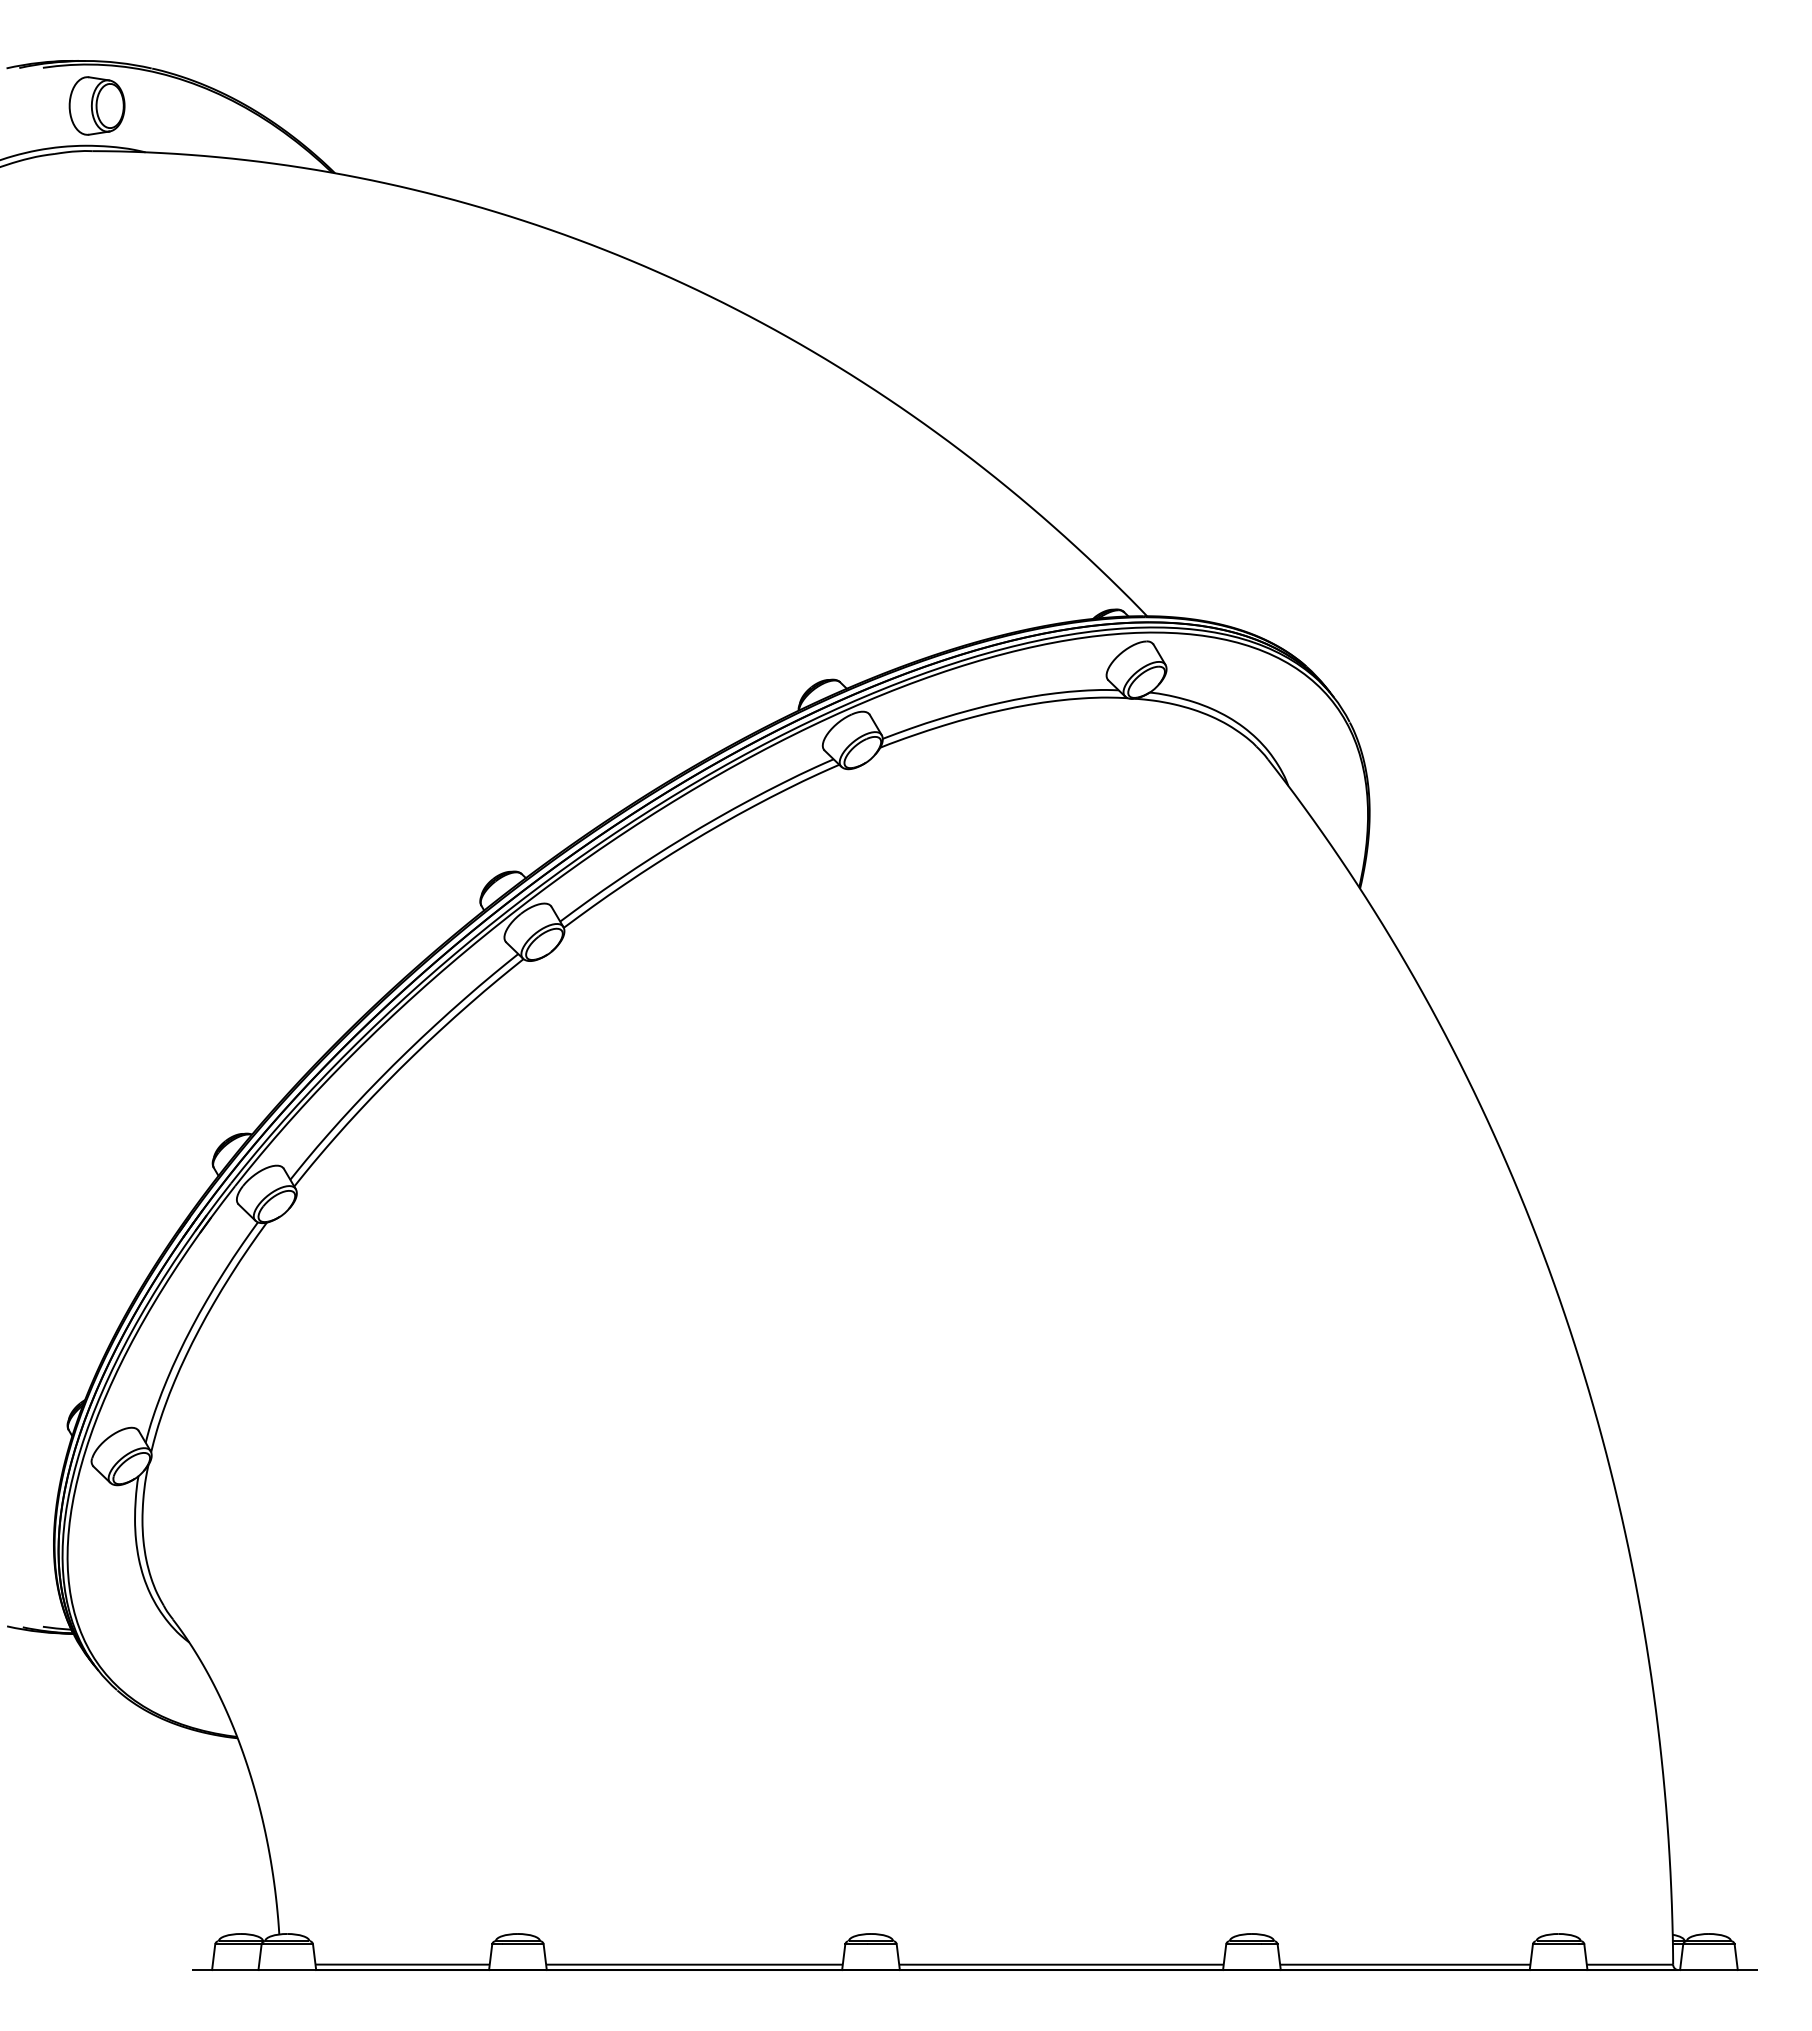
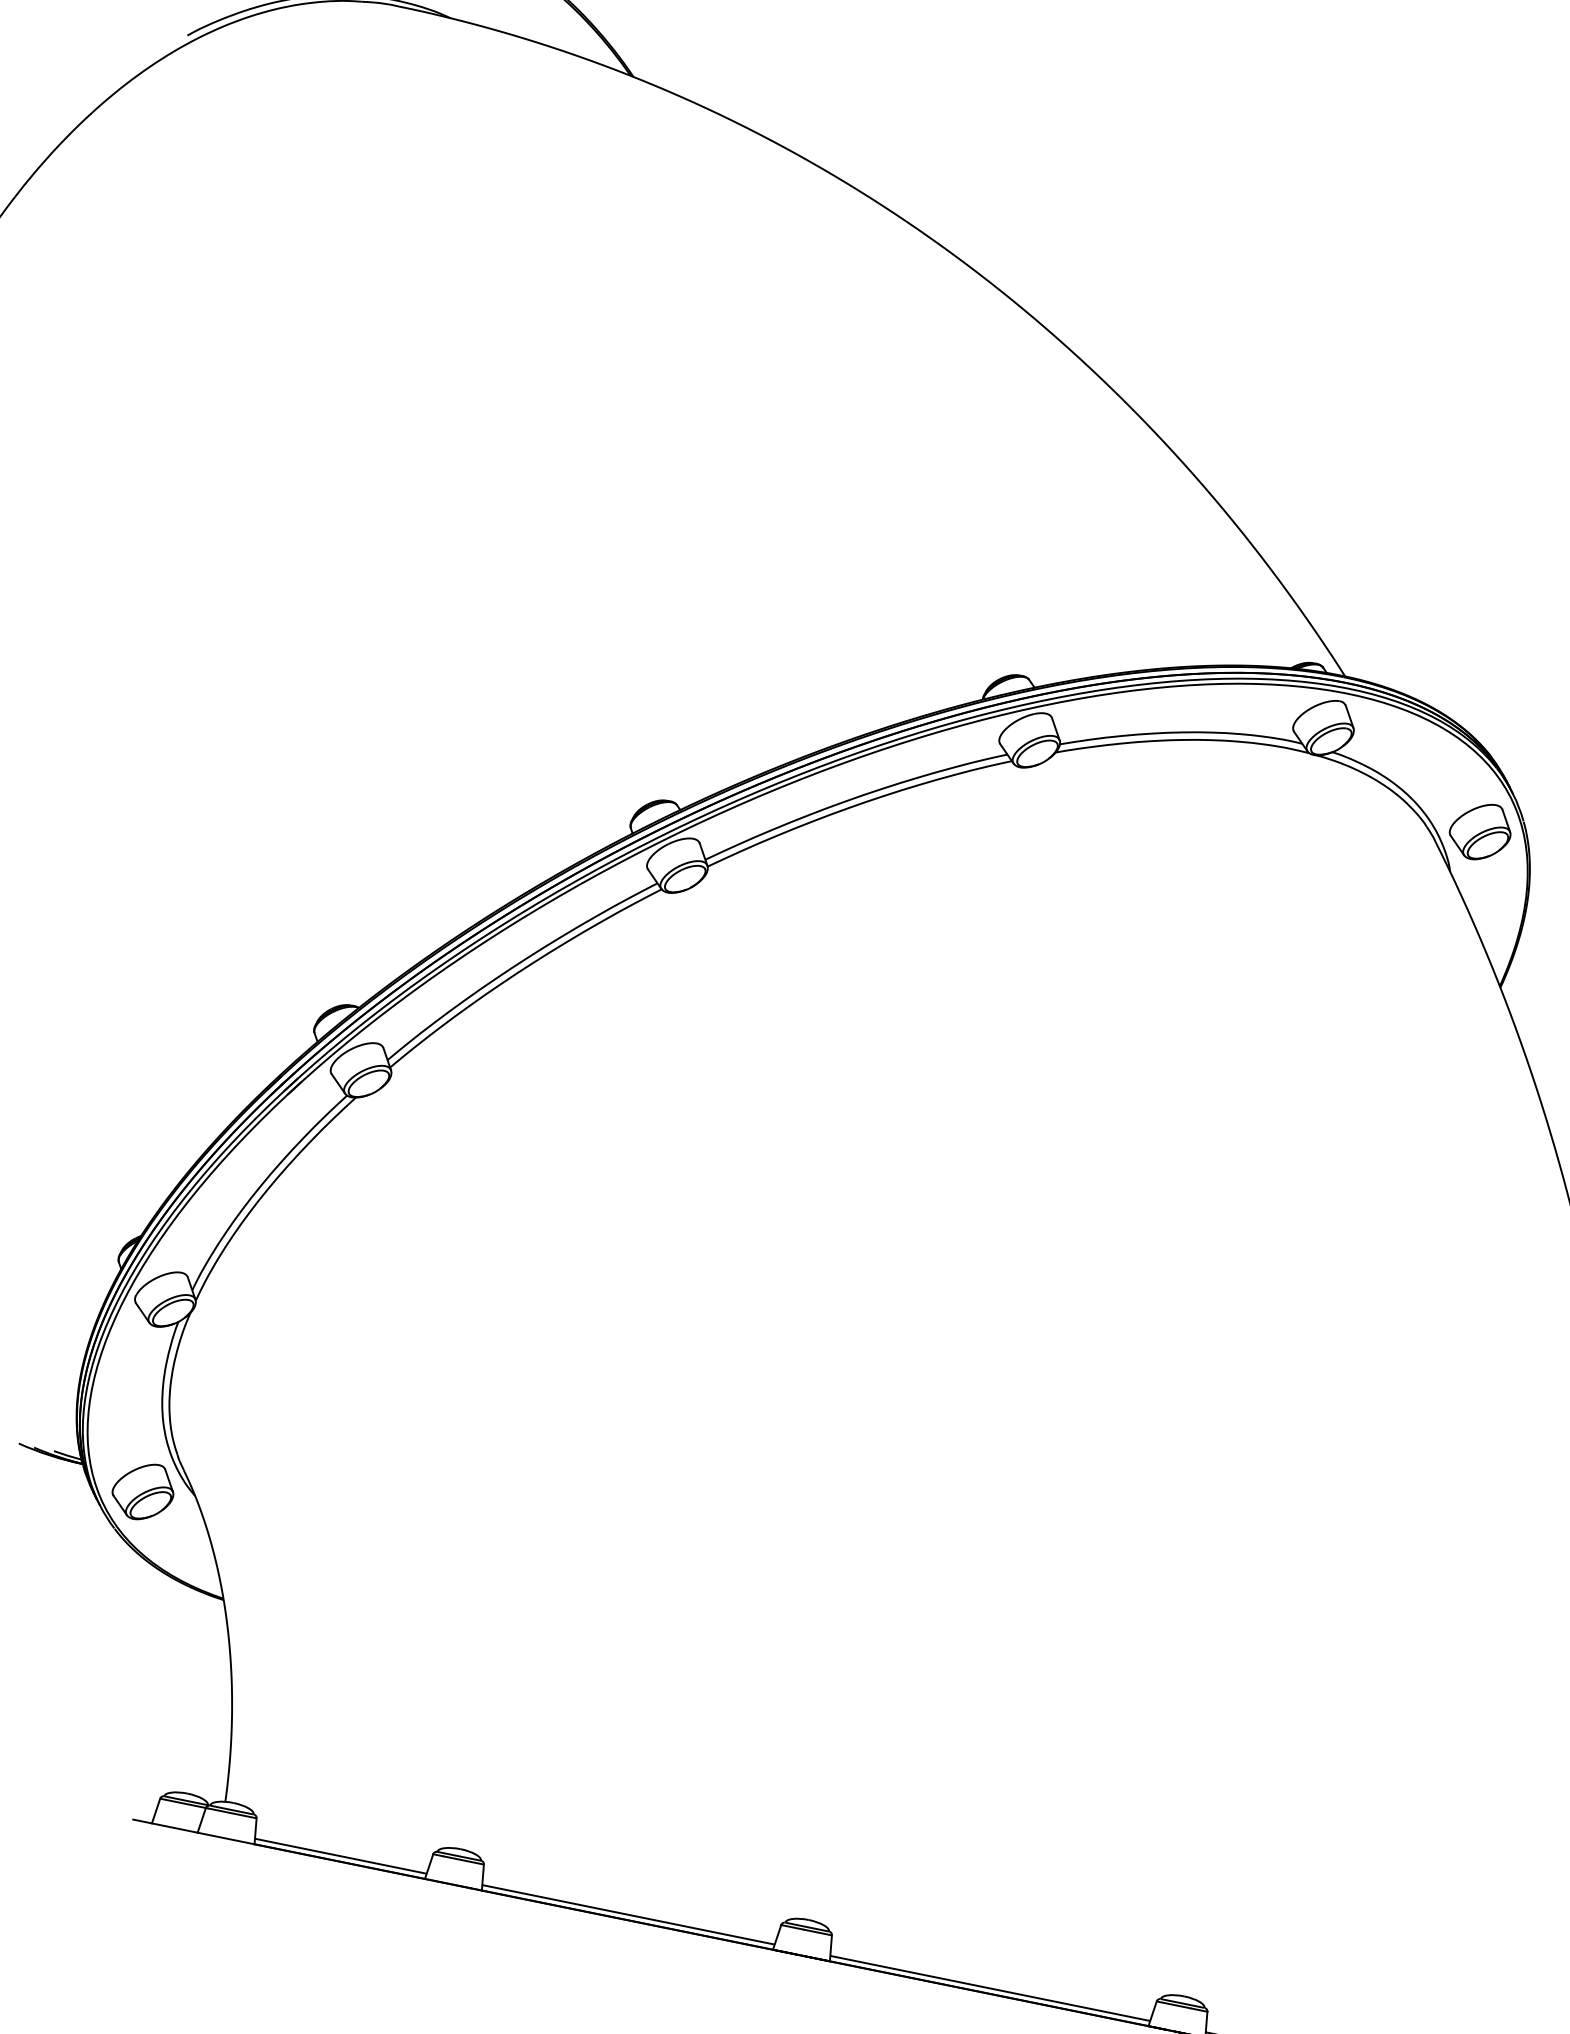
part: (1309, 740) -> (1480, 831), added
part: (137, 1647) -> (143, 1490), added

